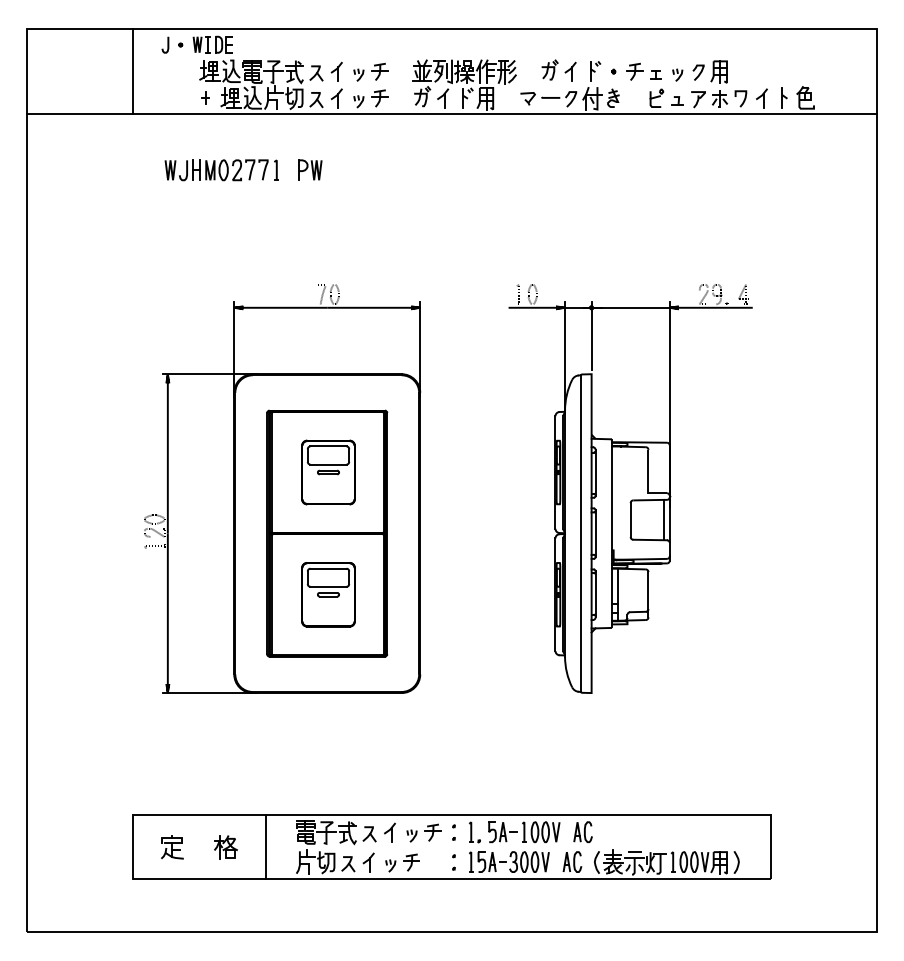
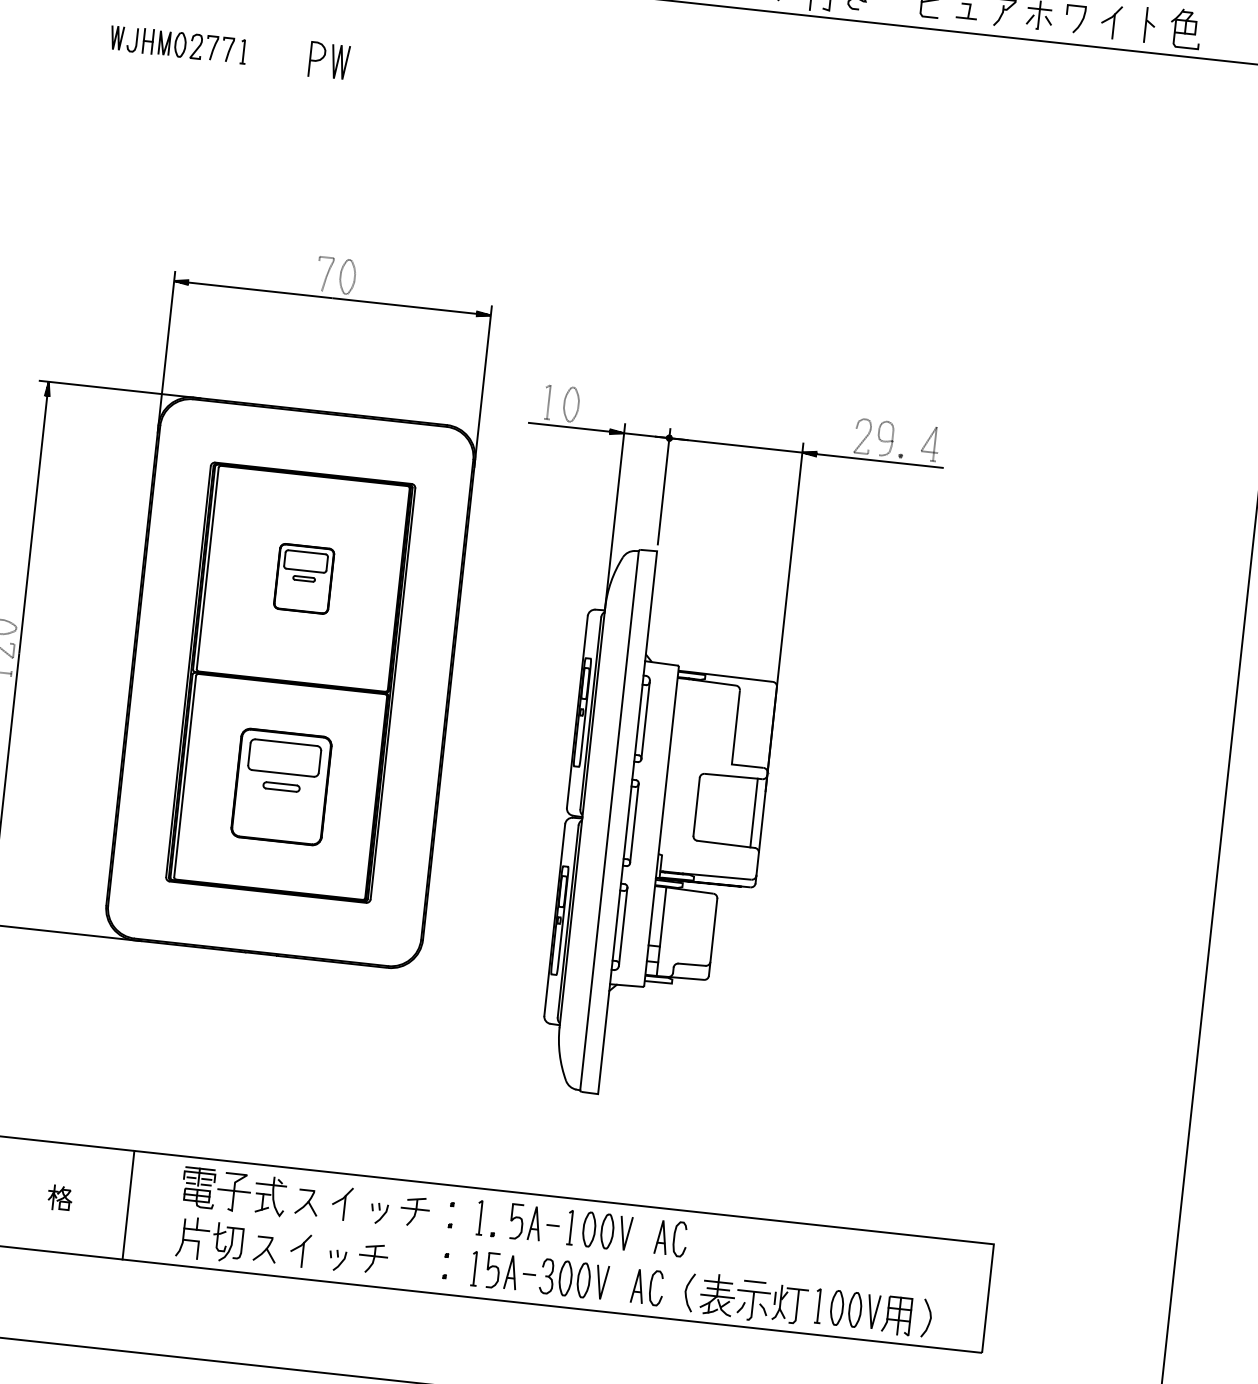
part: (221, 170) -> (177, 44), size x0.7
part: (328, 472) -> (304, 578), size x0.6
part: (630, 488) -> (702, 753), moved
part: (225, 847) -> (59, 1198), size x0.6

